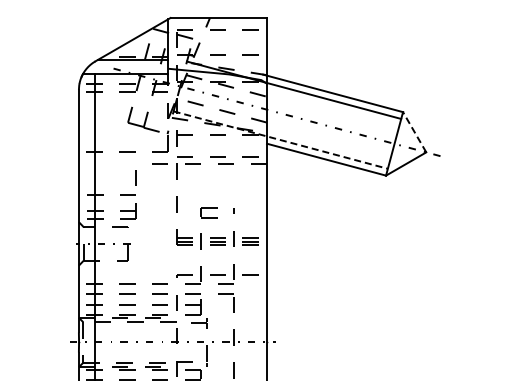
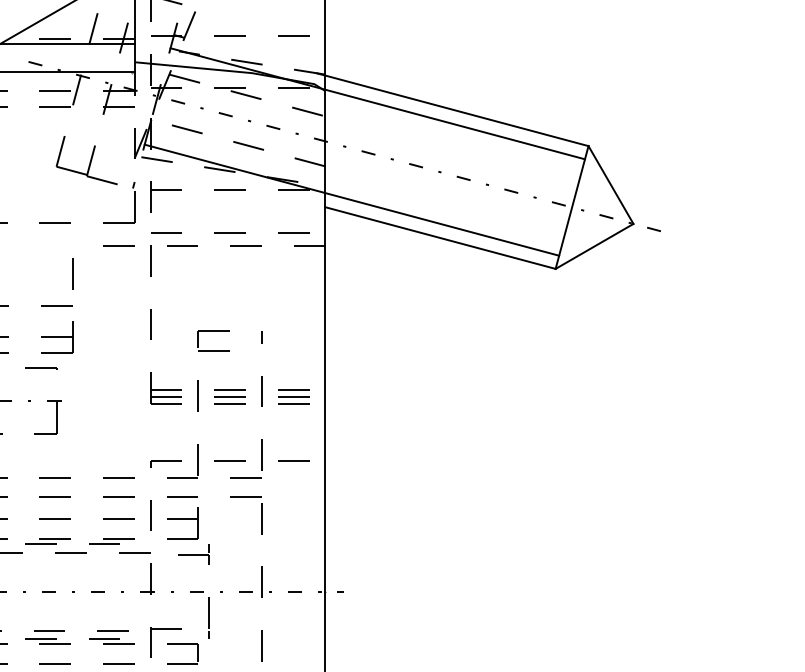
line: (414, 131) -> (610, 183), dashed -> solid
line: (280, 140) -> (351, 200), dashed -> solid

